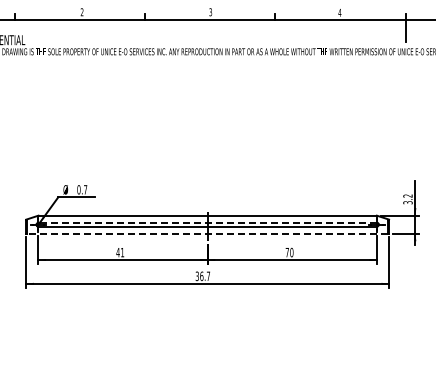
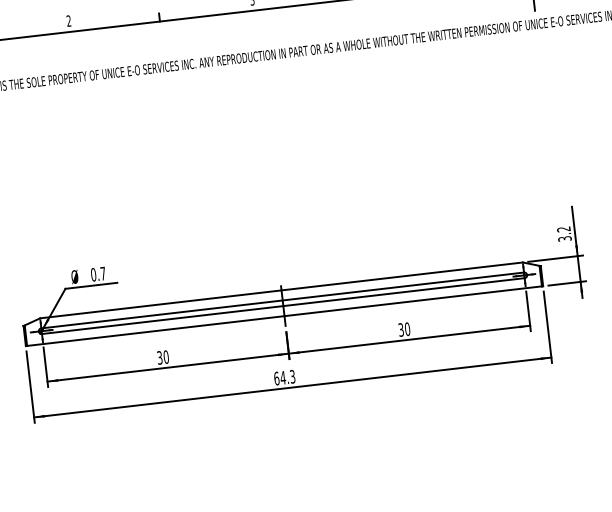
line: (207, 222) -> (282, 300), dashed -> solid
line: (207, 233) -> (284, 315), dashed -> solid
text: (120, 252) -> (163, 357), 41 -> 30
text: (286, 252) -> (399, 329), 70 -> 30
text: (202, 276) -> (284, 378), 36.7 -> 64.3

